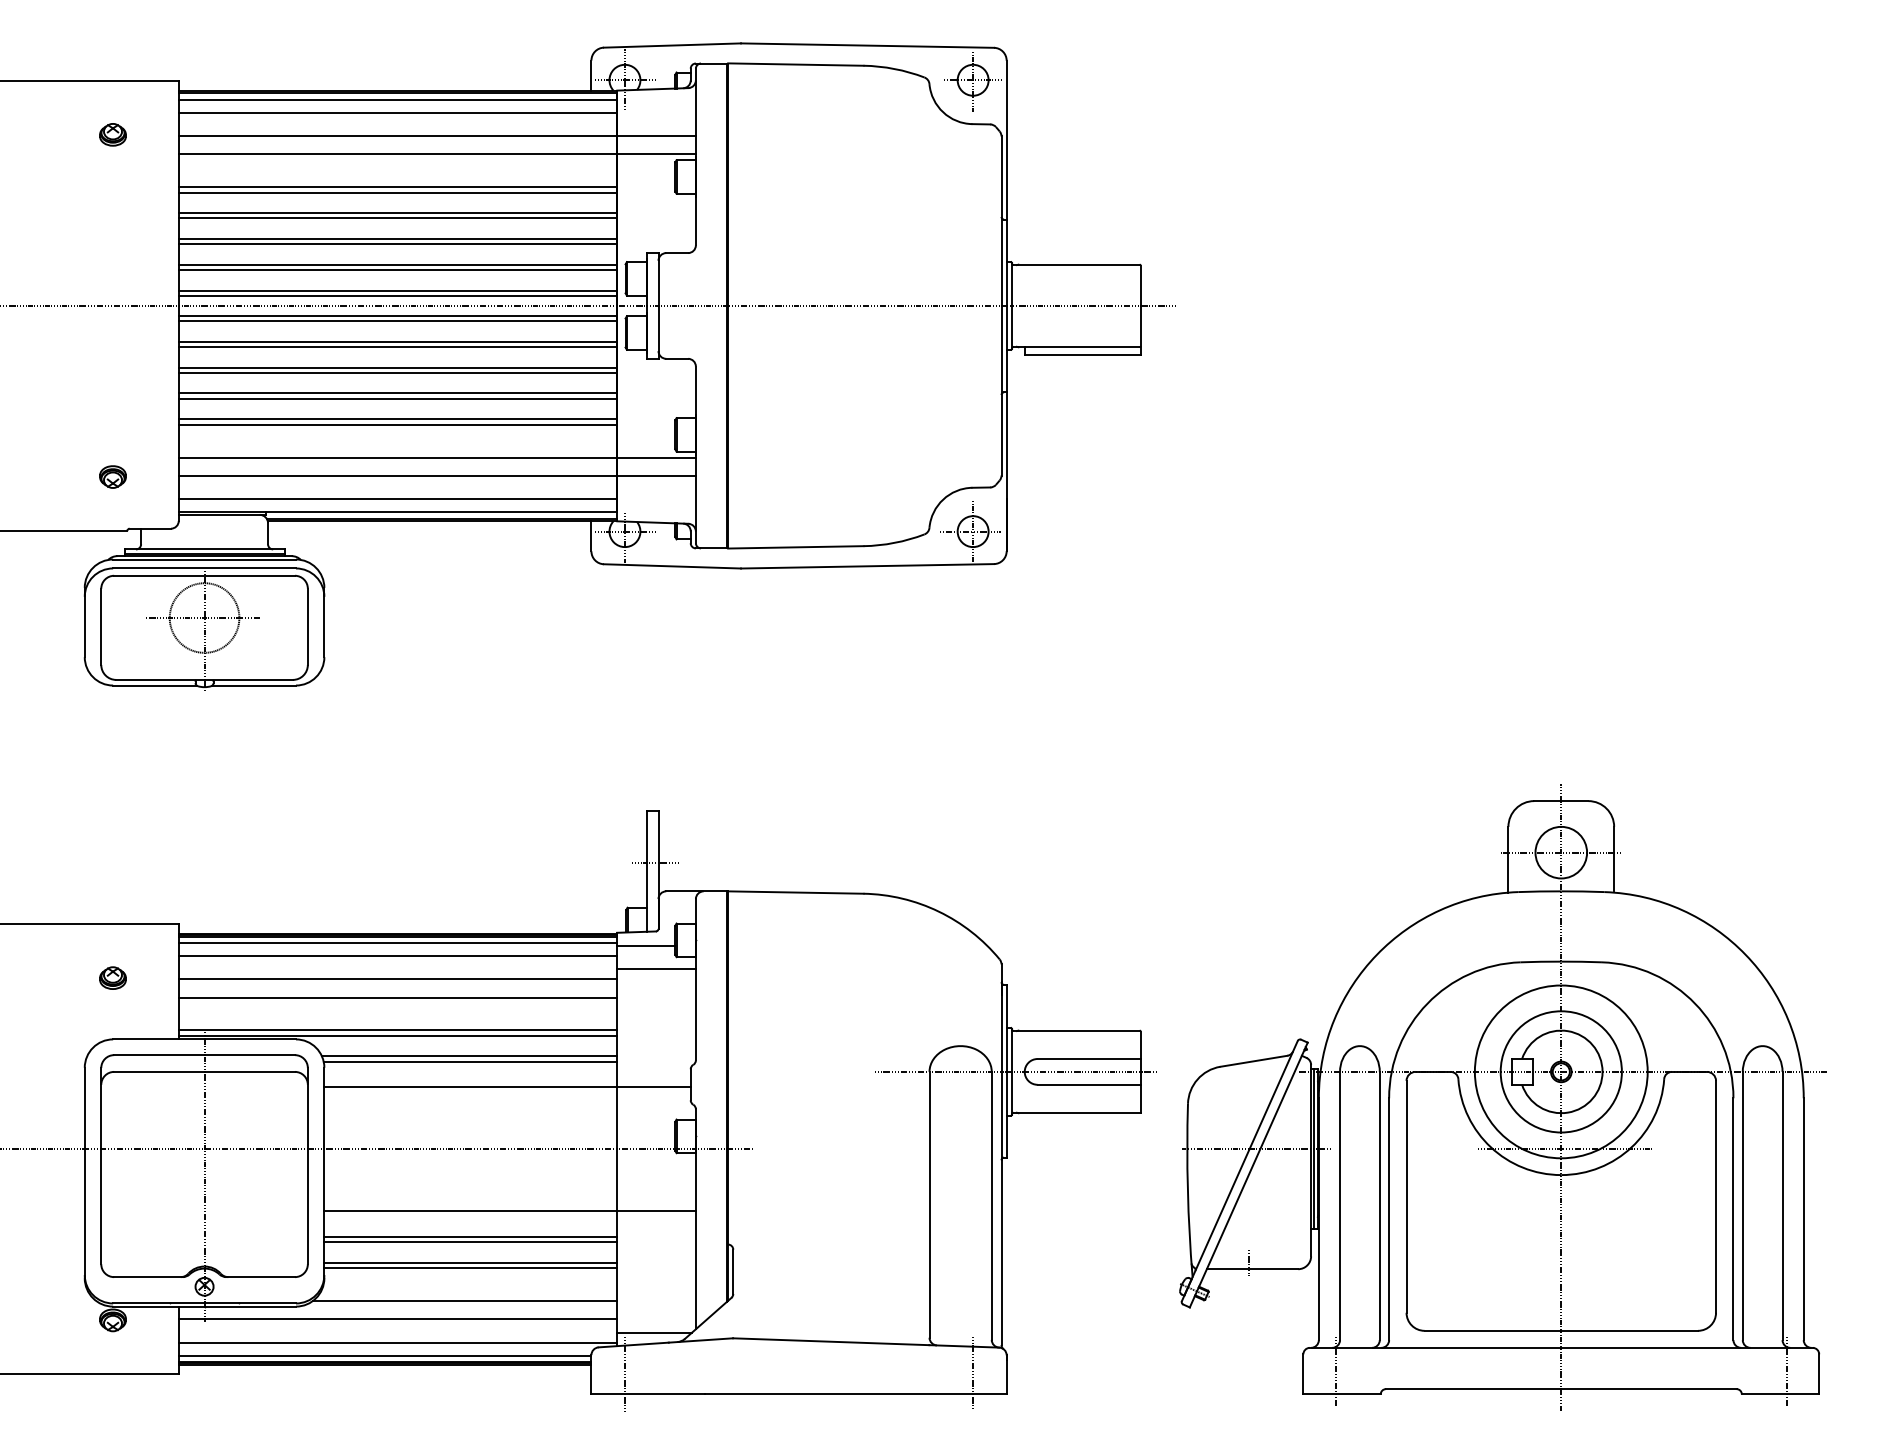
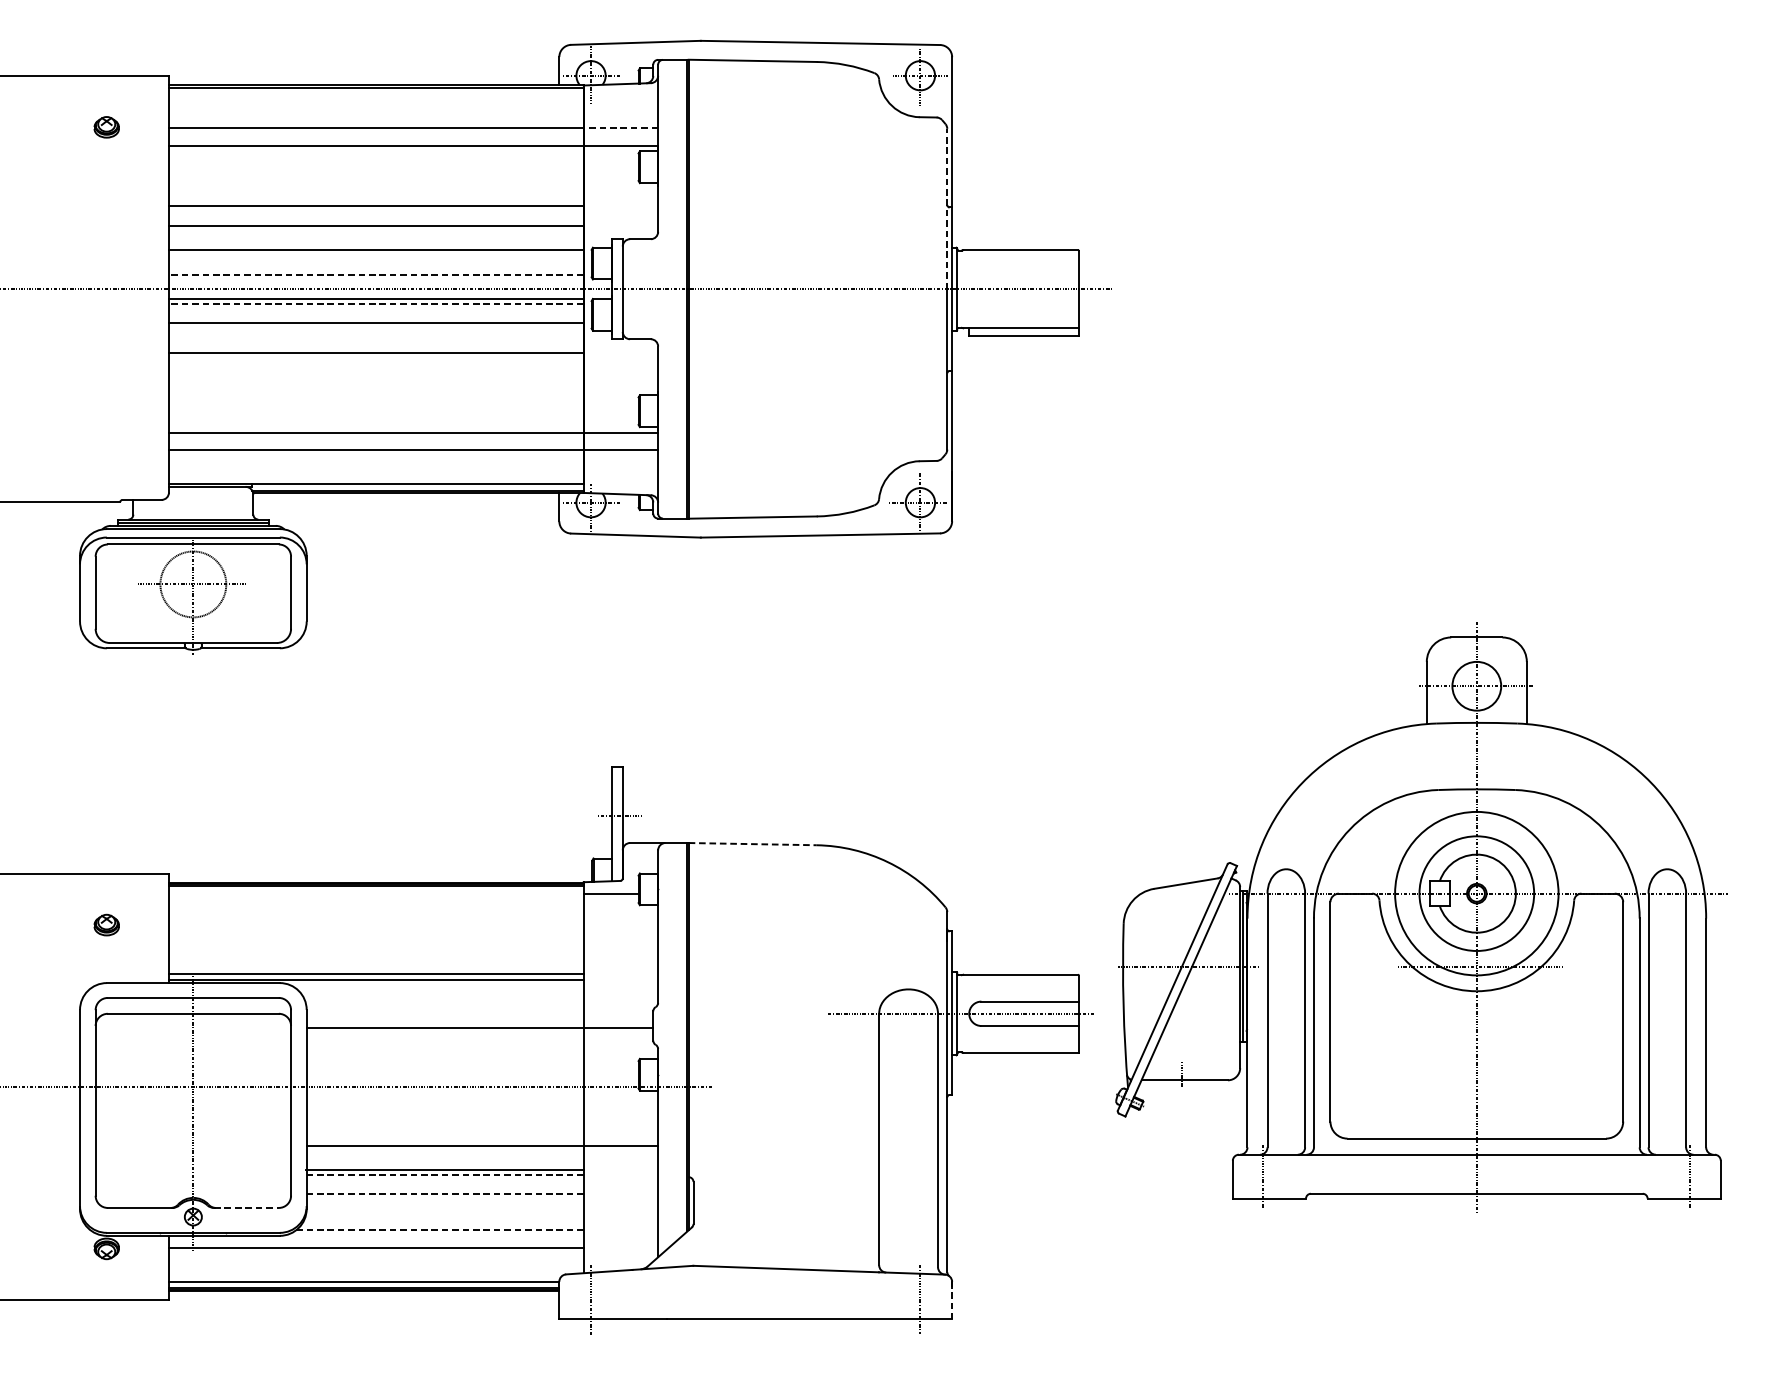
line: (397, 99) -> (375, 93), removed
line: (397, 112) -> (375, 106), removed
line: (656, 136) -> (620, 128), solid -> dashed
line: (397, 186) -> (375, 176), removed
line: (397, 192) -> (375, 181), removed
line: (397, 212) -> (375, 200), removed
line: (1001, 221) -> (947, 209), solid -> dashed
line: (397, 244) -> (375, 231), removed
line: (397, 269) -> (375, 254), removed
line: (397, 290) -> (375, 274), solid -> dashed
line: (397, 295) -> (375, 279), removed
line: (397, 321) -> (375, 303), solid -> dashed
line: (397, 347) -> (375, 328), removed
line: (397, 367) -> (375, 347), removed
line: (397, 393) -> (375, 372), removed
line: (397, 399) -> (375, 377), removed
line: (397, 419) -> (375, 396), removed
line: (397, 424) -> (375, 401), removed
part: (112, 476) -> (106, 450), removed
line: (397, 499) -> (375, 472), removed
line: (795, 892) -> (752, 844), solid -> dashed
line: (397, 942) -> (375, 891), removed
line: (397, 955) -> (375, 903), removed
line: (656, 968) -> (620, 915), removed
line: (397, 979) -> (375, 926), removed
line: (397, 997) -> (375, 943), removed
line: (469, 1056) -> (443, 999), removed
line: (470, 1061) -> (444, 1003), removed
part: (1502, 1097) -> (1421, 917), moved
line: (470, 1242) -> (444, 1175), solid -> dashed
line: (470, 1262) -> (444, 1194), solid -> dashed
line: (470, 1268) -> (444, 1199), removed
line: (261, 1277) -> (247, 1208), solid -> dashed
line: (464, 1300) -> (439, 1230), solid -> dashed
line: (654, 1332) -> (618, 1260), removed
line: (397, 1342) -> (375, 1269), removed
line: (1006, 1375) -> (951, 1301), solid -> dashed

